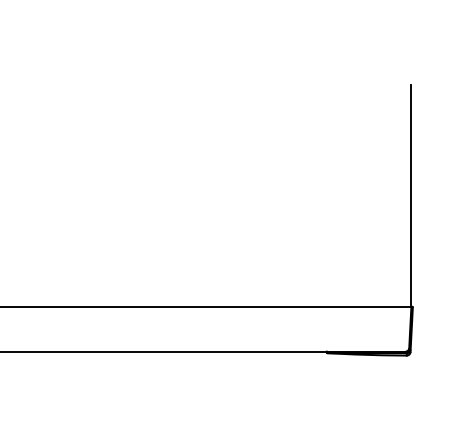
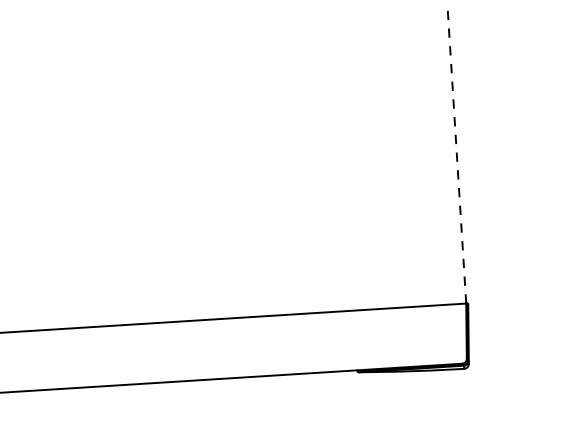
line: (411, 195) -> (457, 155), solid -> dashed

